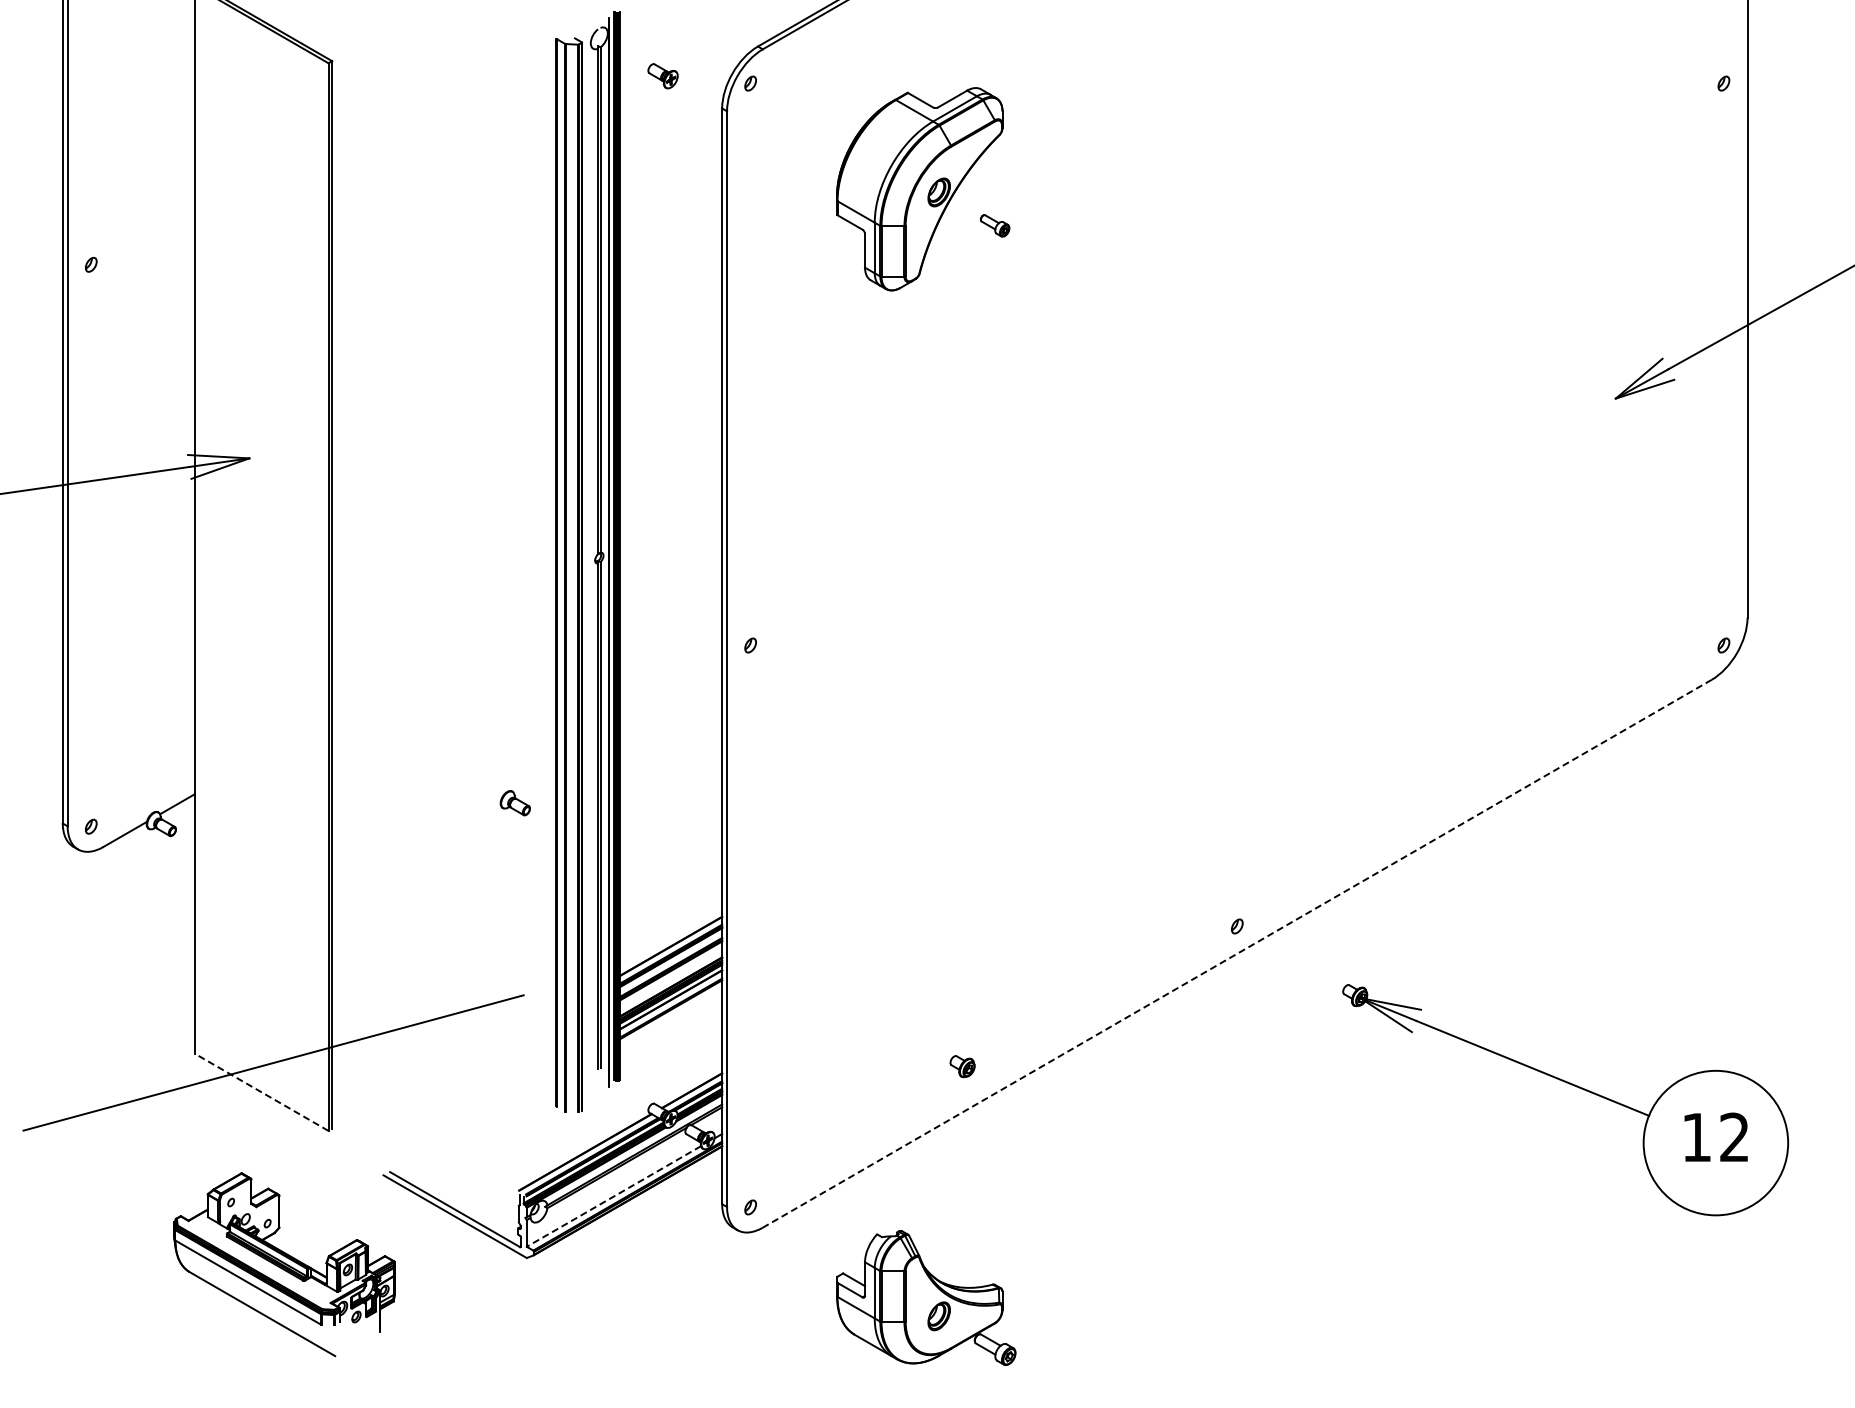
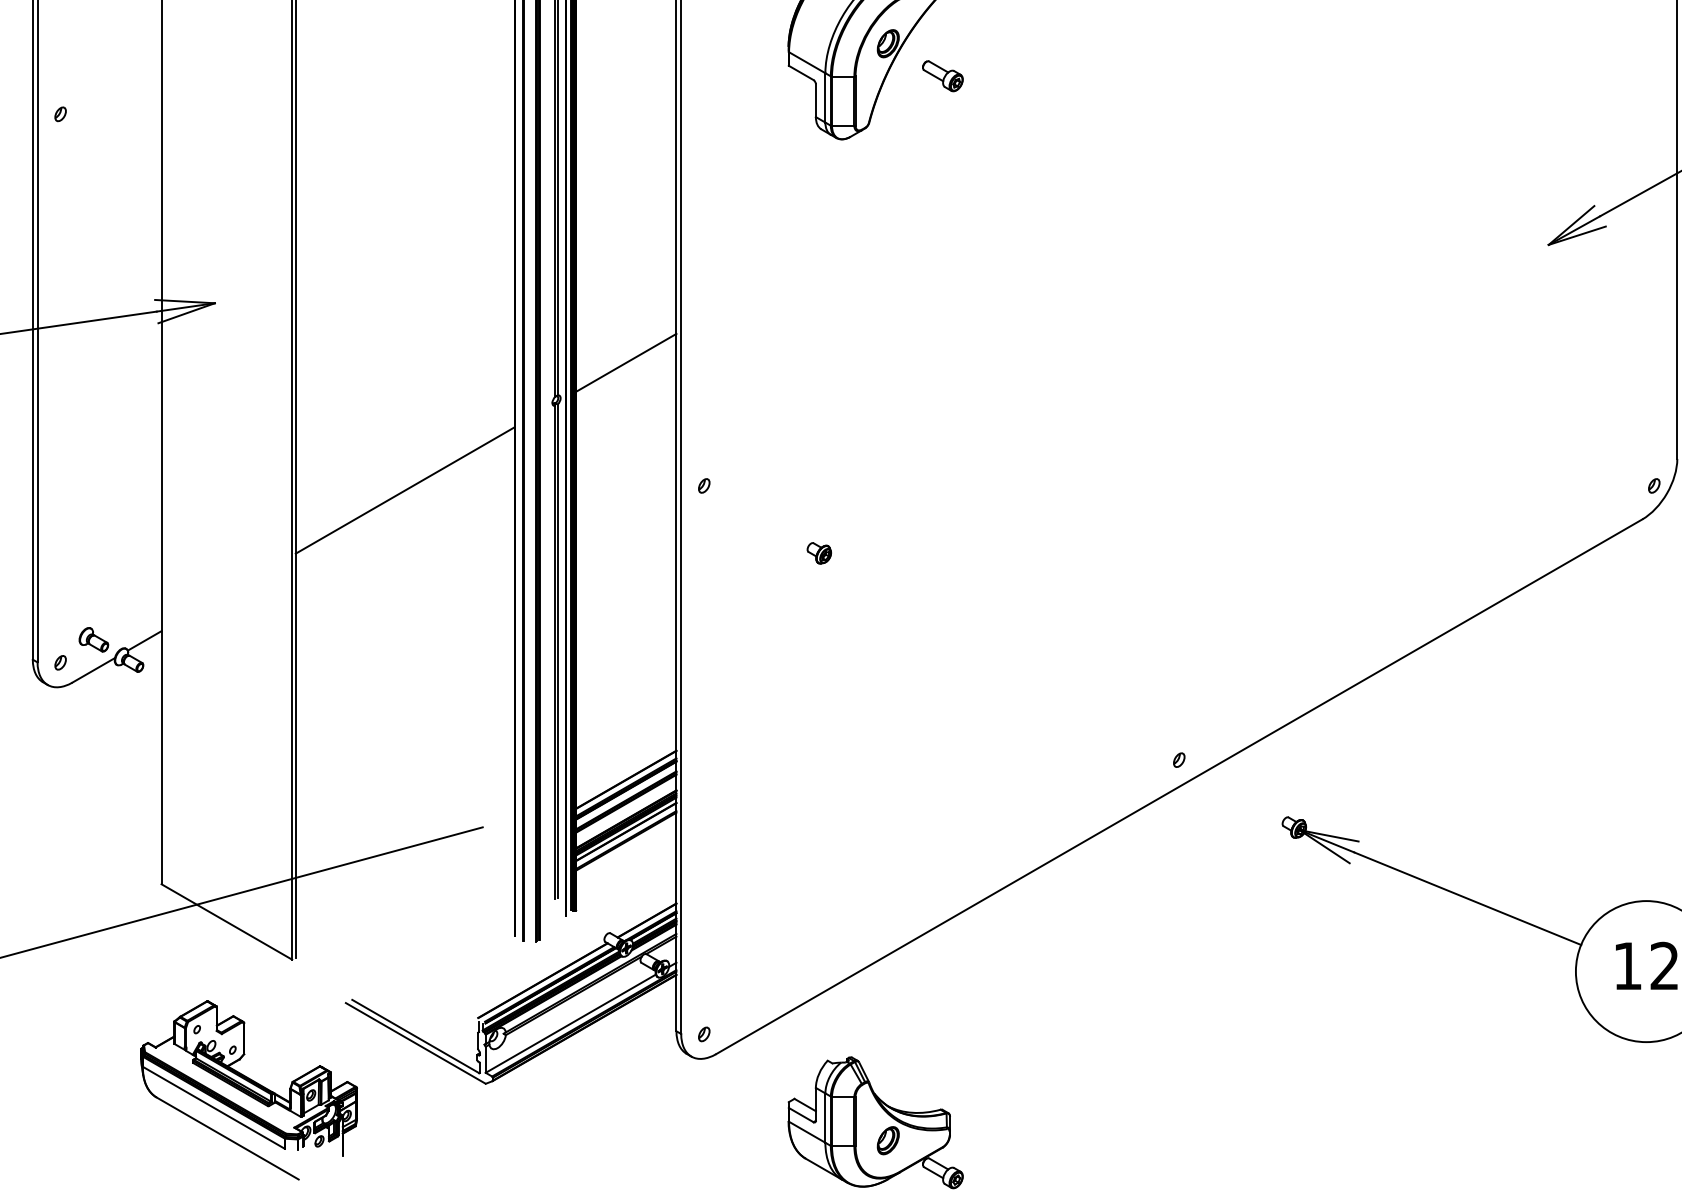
part: (994, 225) -> (942, 75), size x1.43
line: (670, 519) -> (626, 362), added
line: (444, 649) -> (405, 489), added
part: (514, 803) -> (93, 640), moved
line: (1237, 953) -> (1179, 786), dashed -> solid
part: (962, 1066) -> (819, 553), moved
line: (261, 1092) -> (226, 922), dashed -> solid
line: (613, 1196) -> (570, 1023), dashed -> solid

